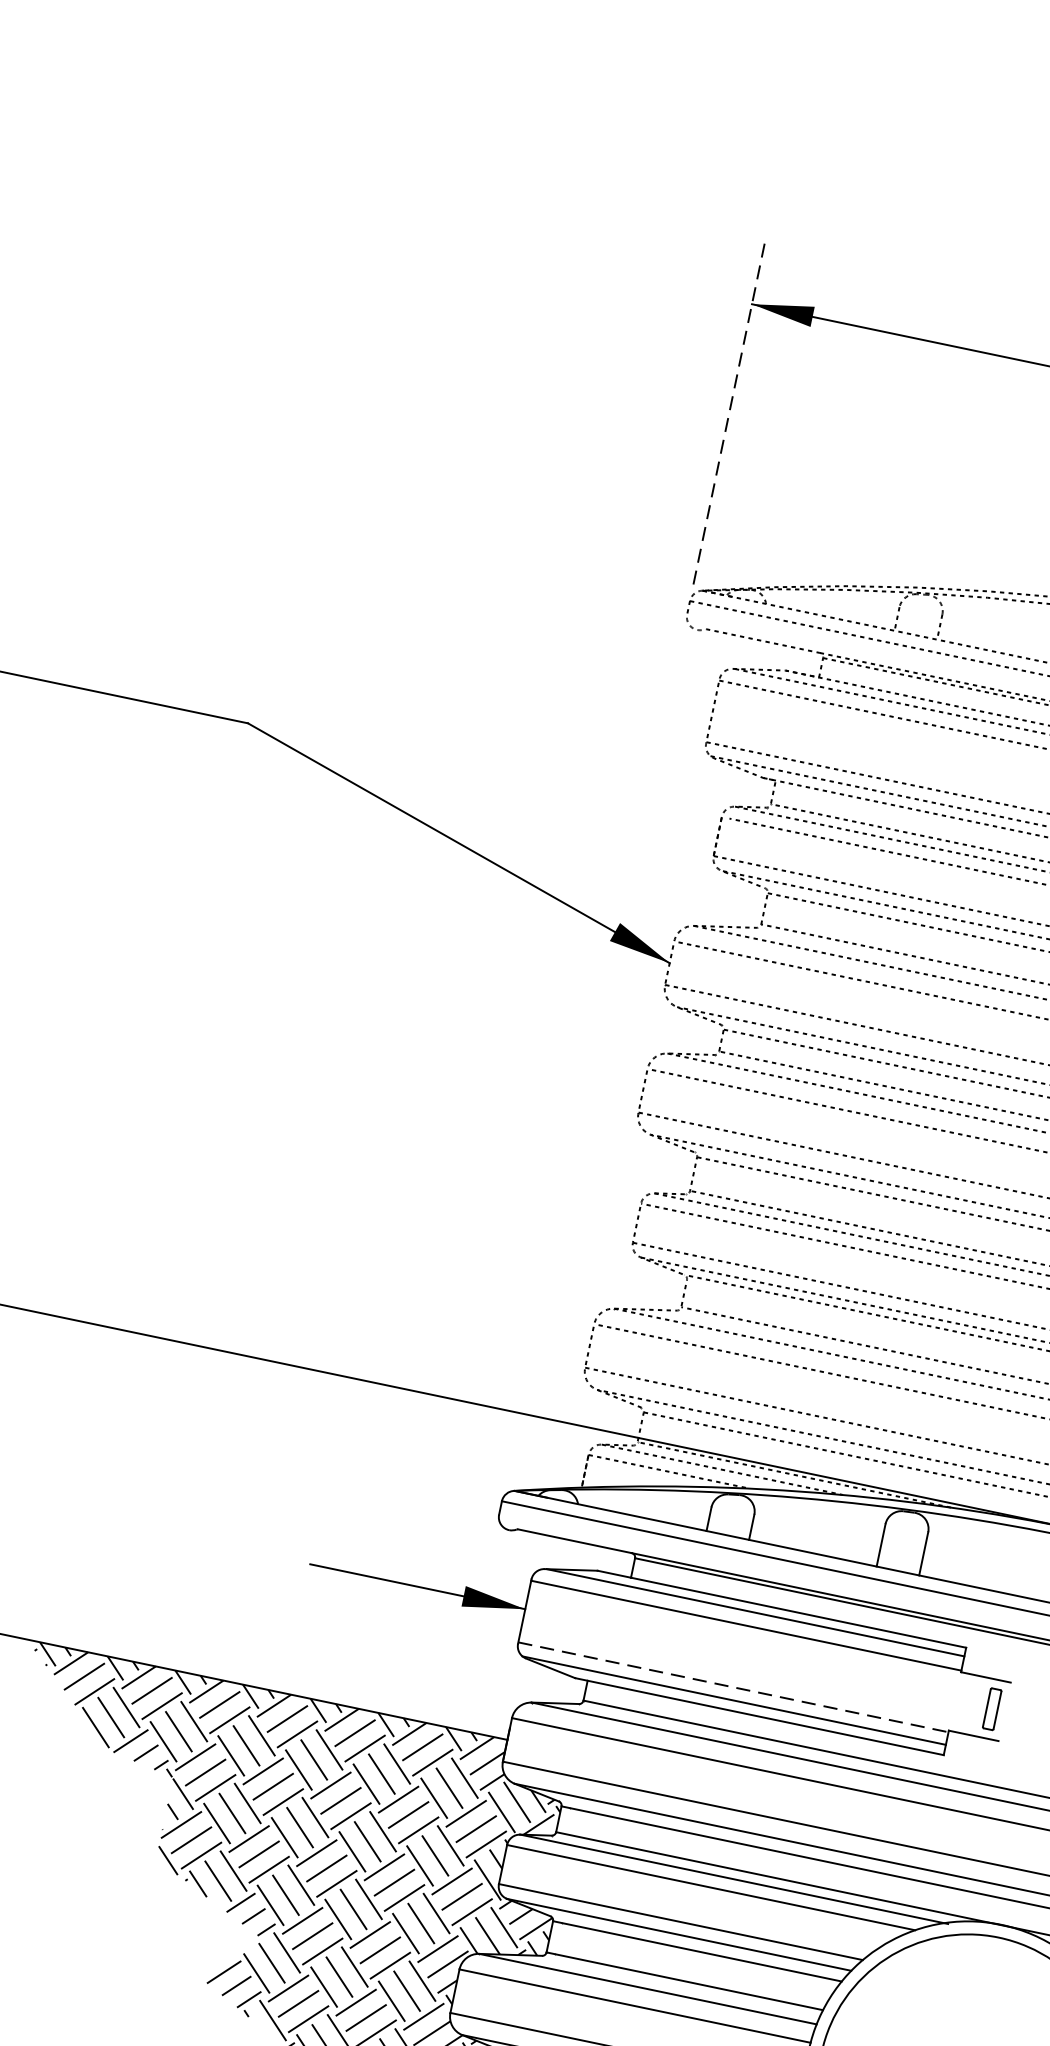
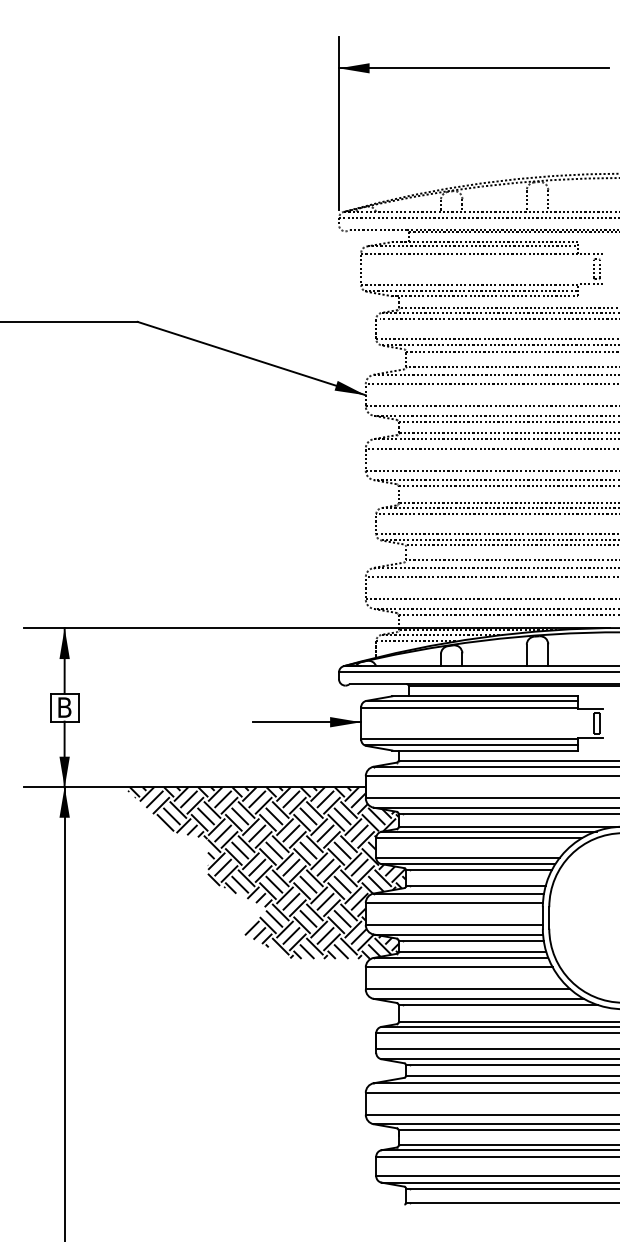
line: (730, 413) -> (339, 123), dashed -> solid
line: (733, 1686) -> (469, 738), dashed -> solid

